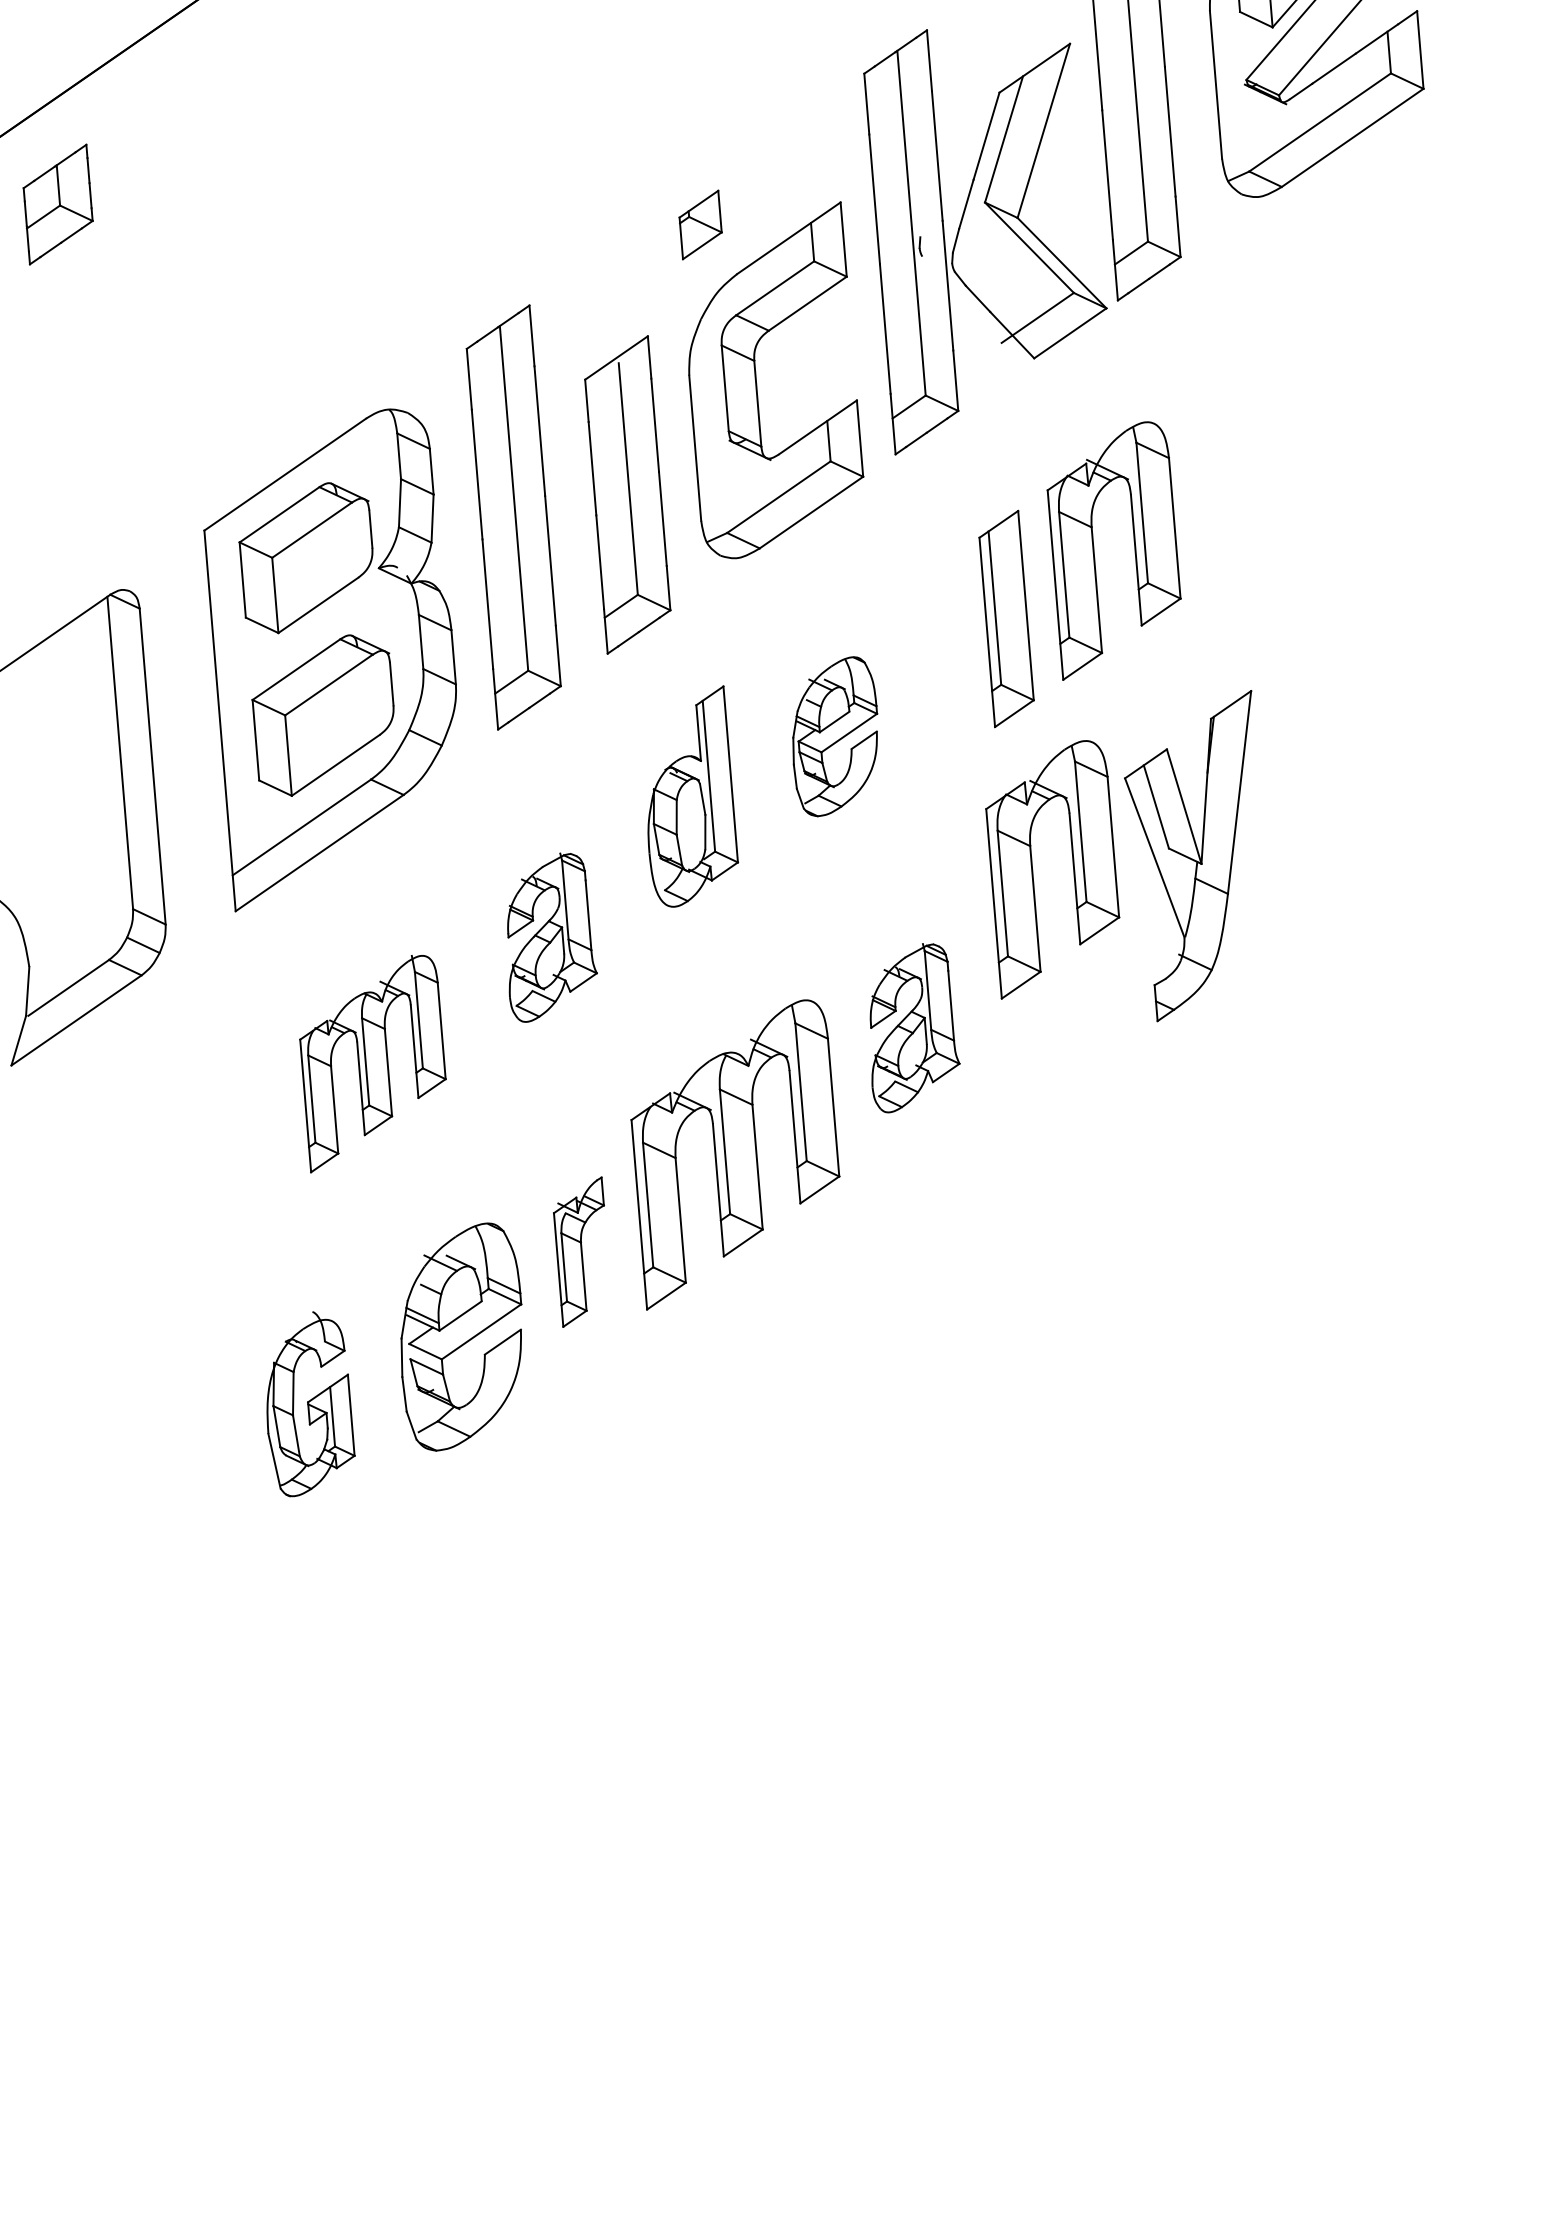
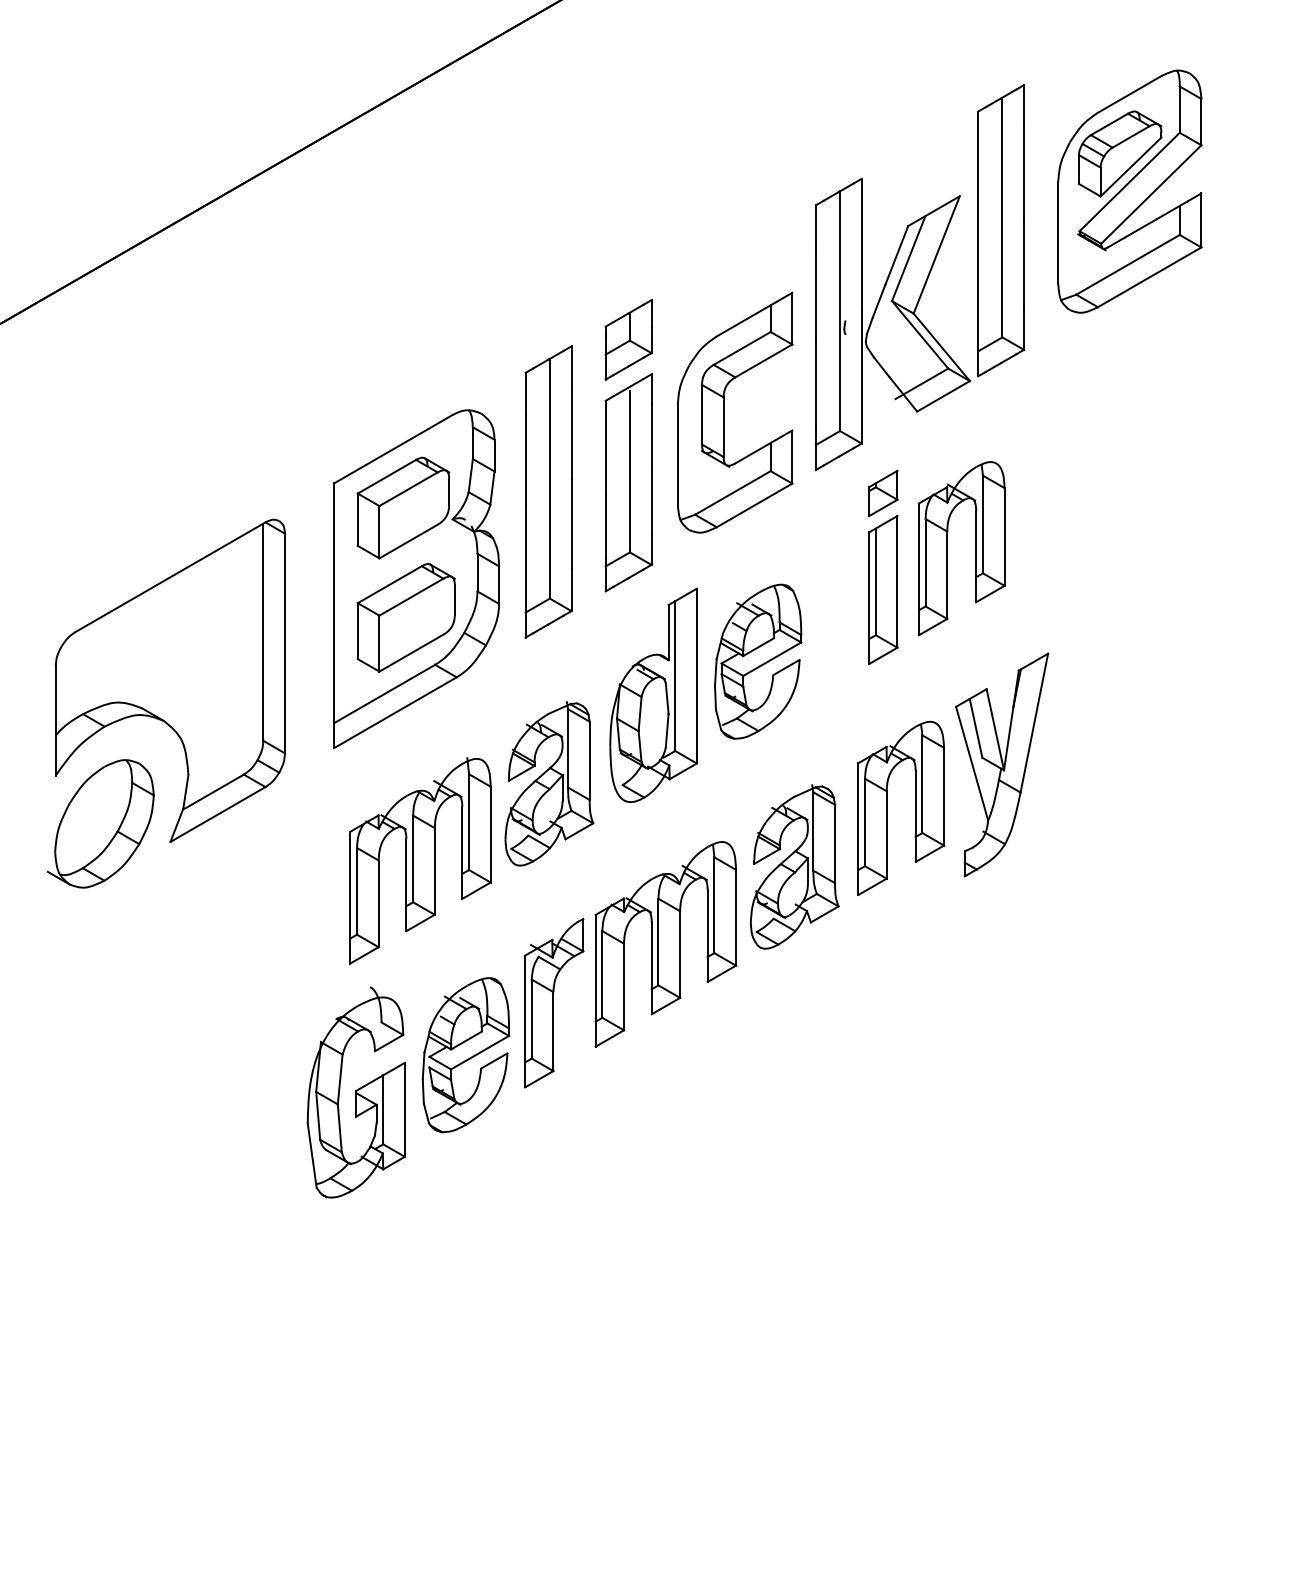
part: (57, 204) -> (628, 339), moved
part: (700, 223) -> (883, 492), moved
part: (835, 736) -> (758, 661), size x1.43
part: (688, 796) -> (653, 694), size x1.43
part: (1033, 869) -> (887, 807), moved
part: (549, 936) -> (549, 783), size x1.43
part: (911, 1027) -> (794, 866), size x1.43
part: (373, 1062) -> (420, 860), size x1.43
part: (582, 1252) -> (554, 1003), size x1.67
part: (307, 1403) -> (355, 1092), size x1.67

